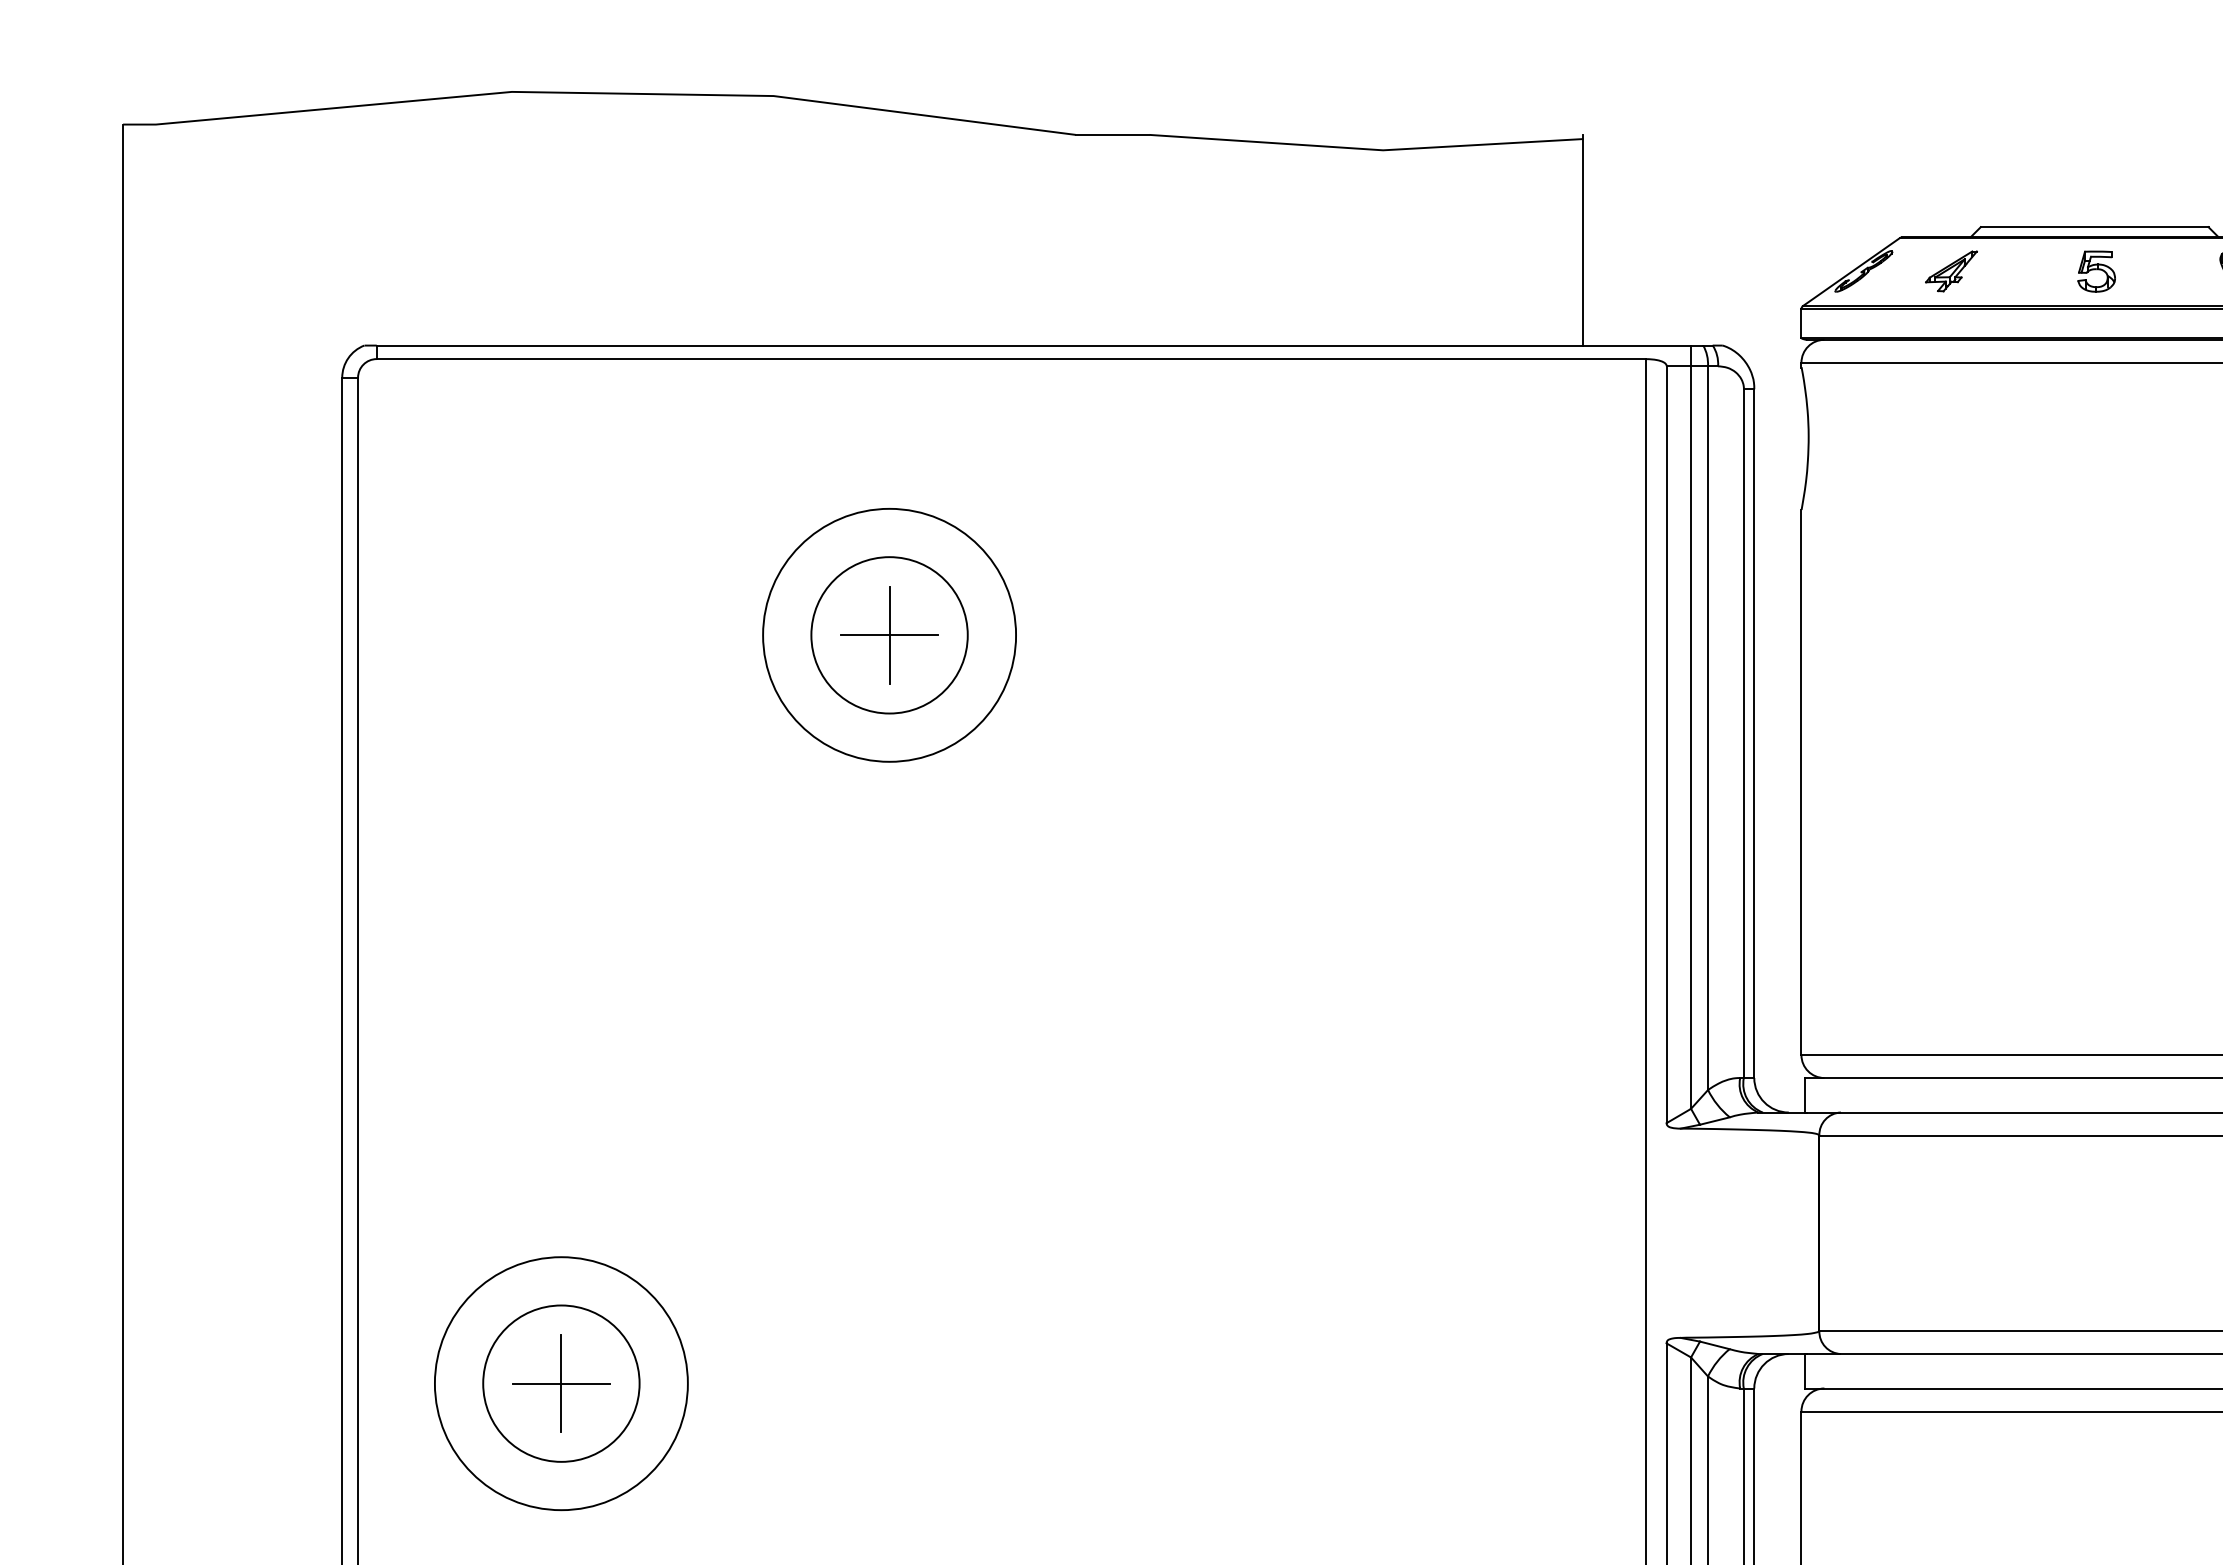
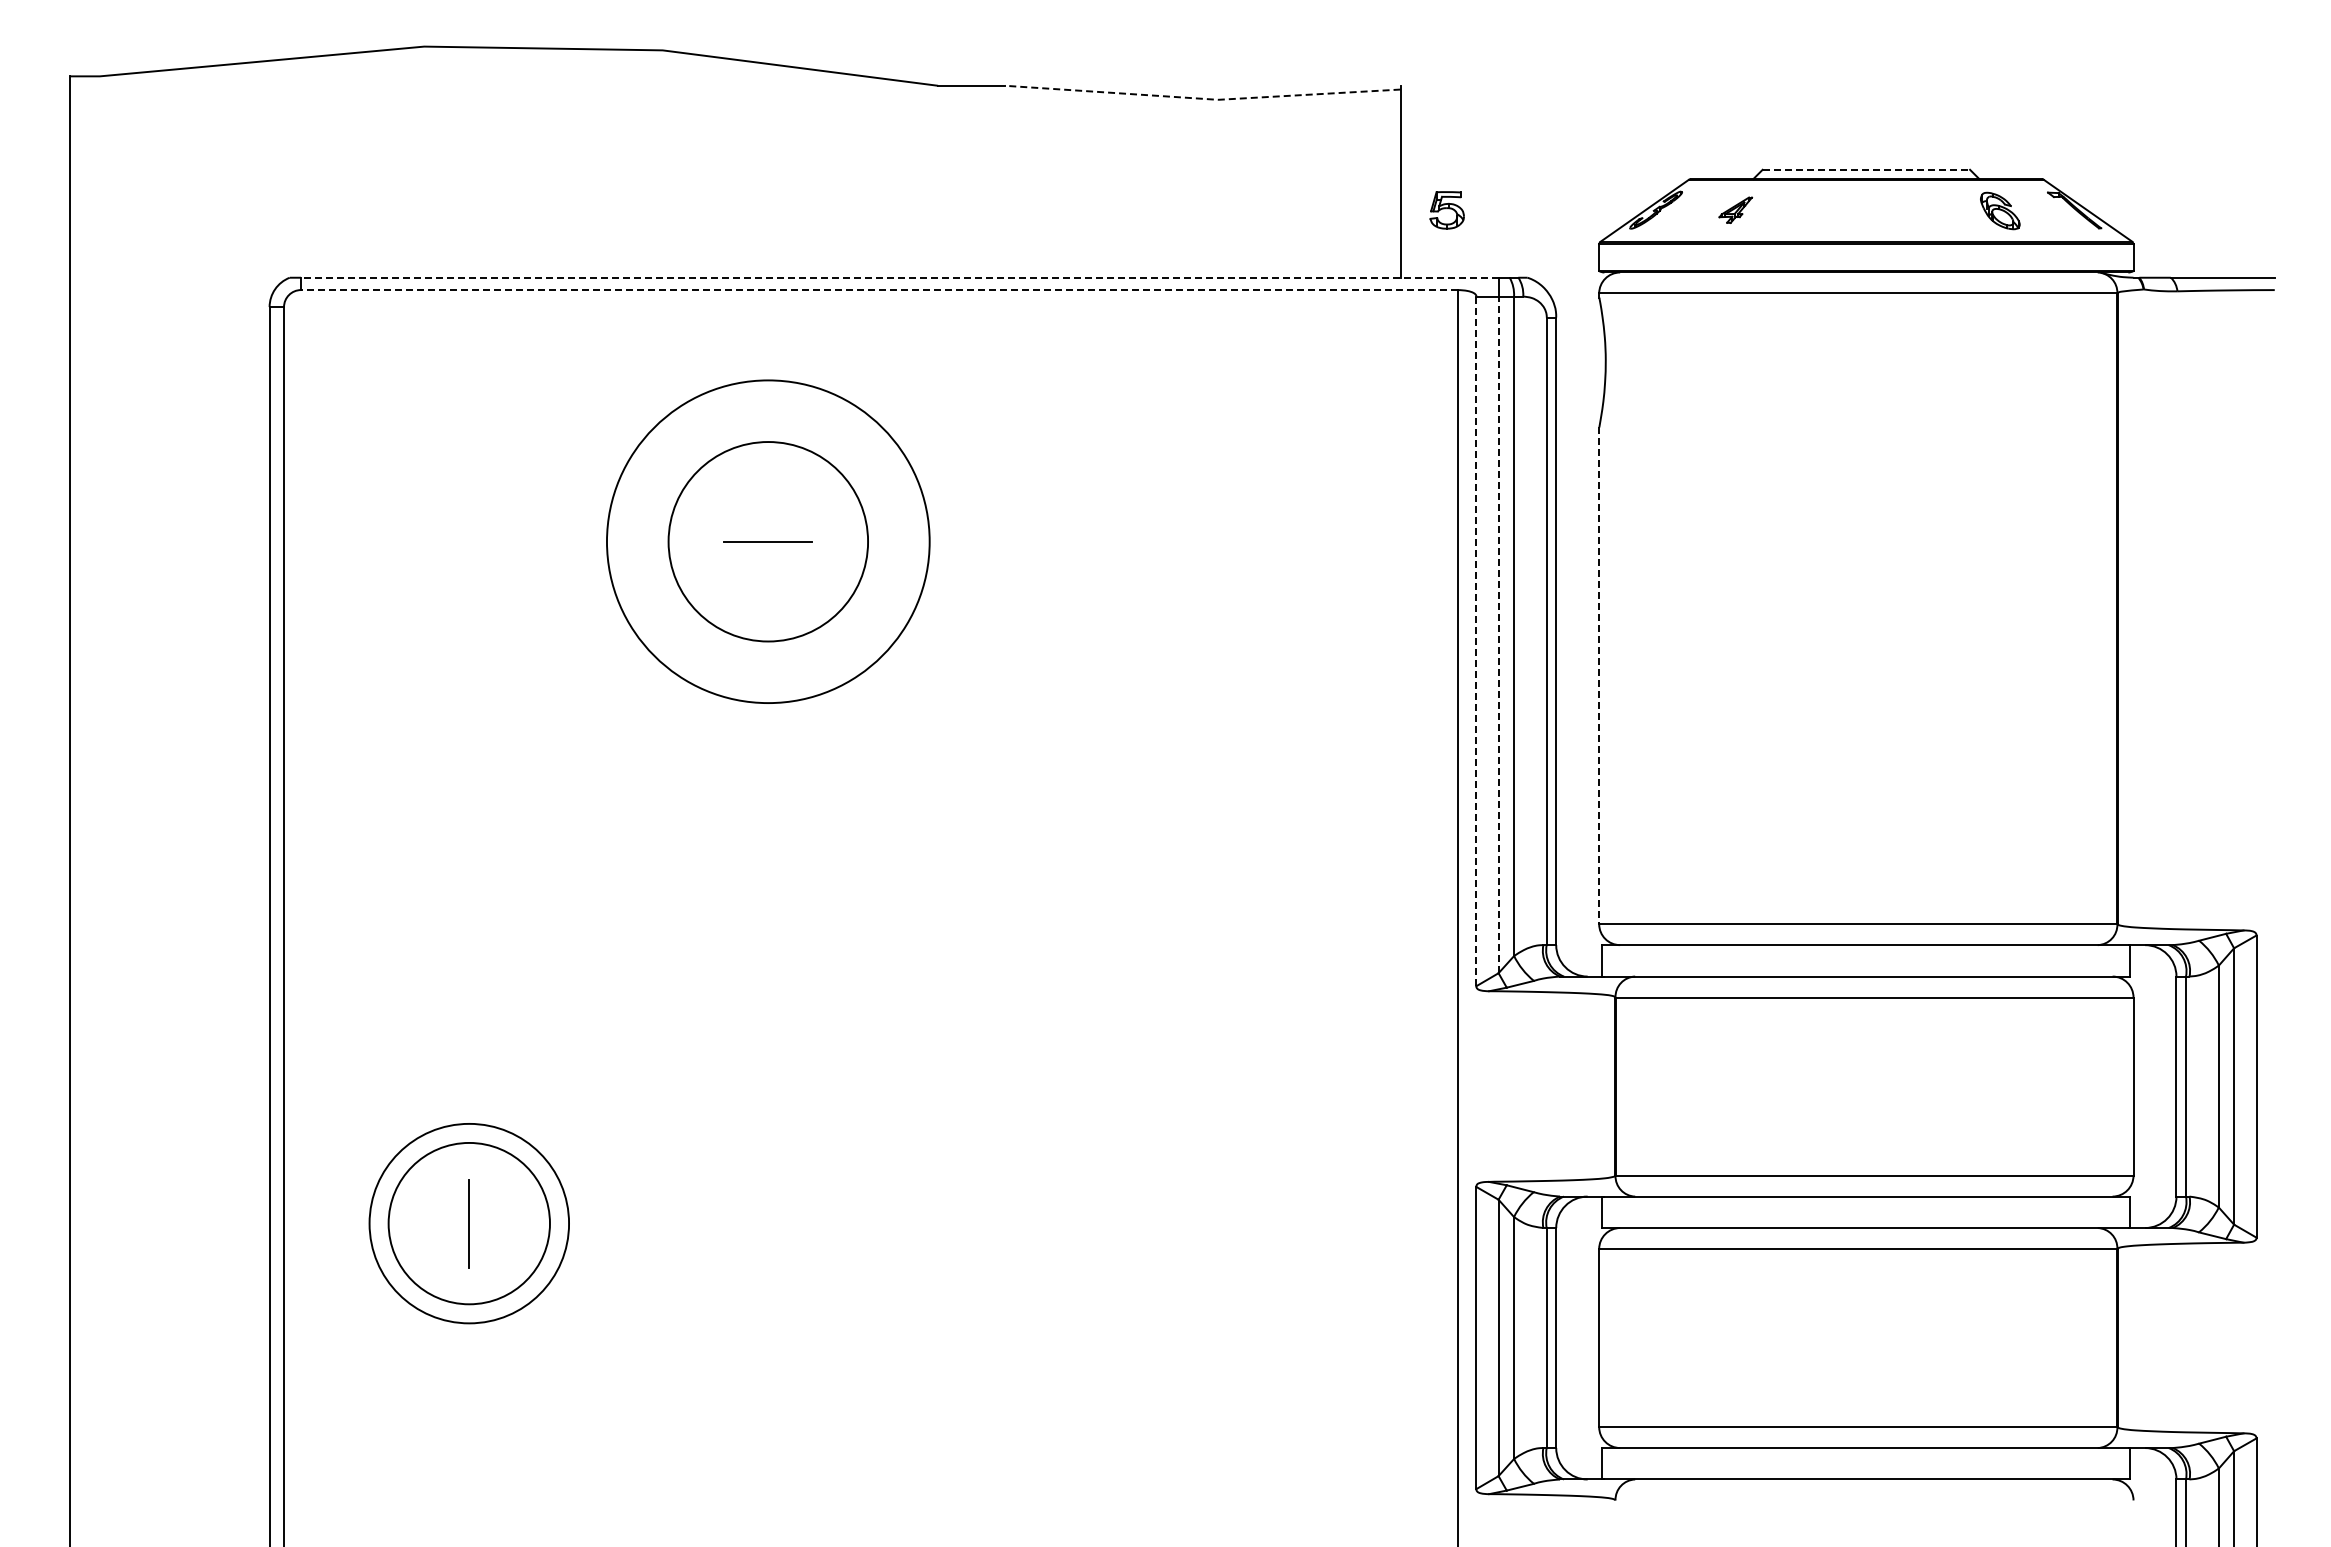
line: (1367, 148) -> (1203, 98), solid -> dashed
line: (2094, 226) -> (1866, 169), solid -> dashed
part: (1951, 271) -> (1735, 210), size x0.7
part: (2095, 271) -> (1446, 210), moved
line: (1033, 345) -> (899, 277), solid -> dashed
line: (1010, 359) -> (878, 290), solid -> dashed
circle: (889, 635) -> (768, 541), size x1.4
circle: (889, 635) -> (768, 541), size x1.4
line: (889, 635) -> (768, 541), removed
line: (1690, 737) -> (1498, 634), solid -> dashed
line: (1666, 744) -> (1476, 641), solid -> dashed
line: (1801, 783) -> (1599, 676), solid -> dashed
circle: (561, 1383) -> (469, 1223), size x0.7
circle: (561, 1383) -> (469, 1223), size x1.4
line: (561, 1383) -> (469, 1223), removed

